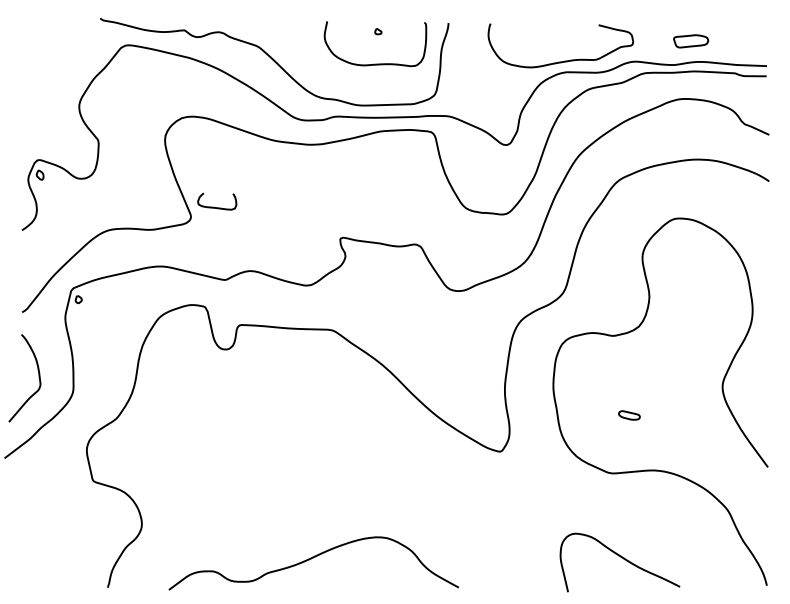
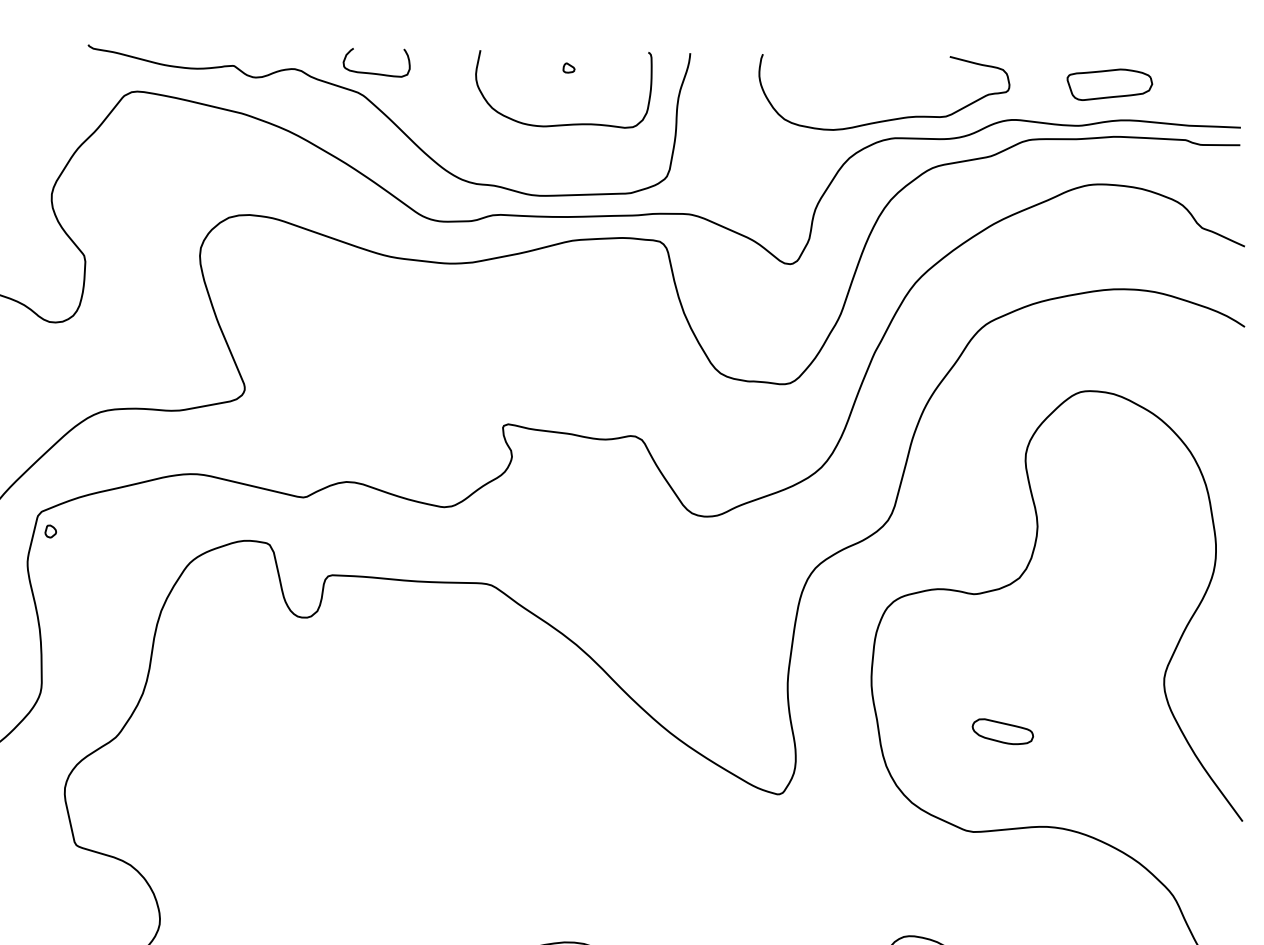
part: (690, 41) -> (1108, 85), size x1.43
curve: (217, 207) -> (377, 72), moved
part: (629, 415) -> (1003, 731), size x1.67

